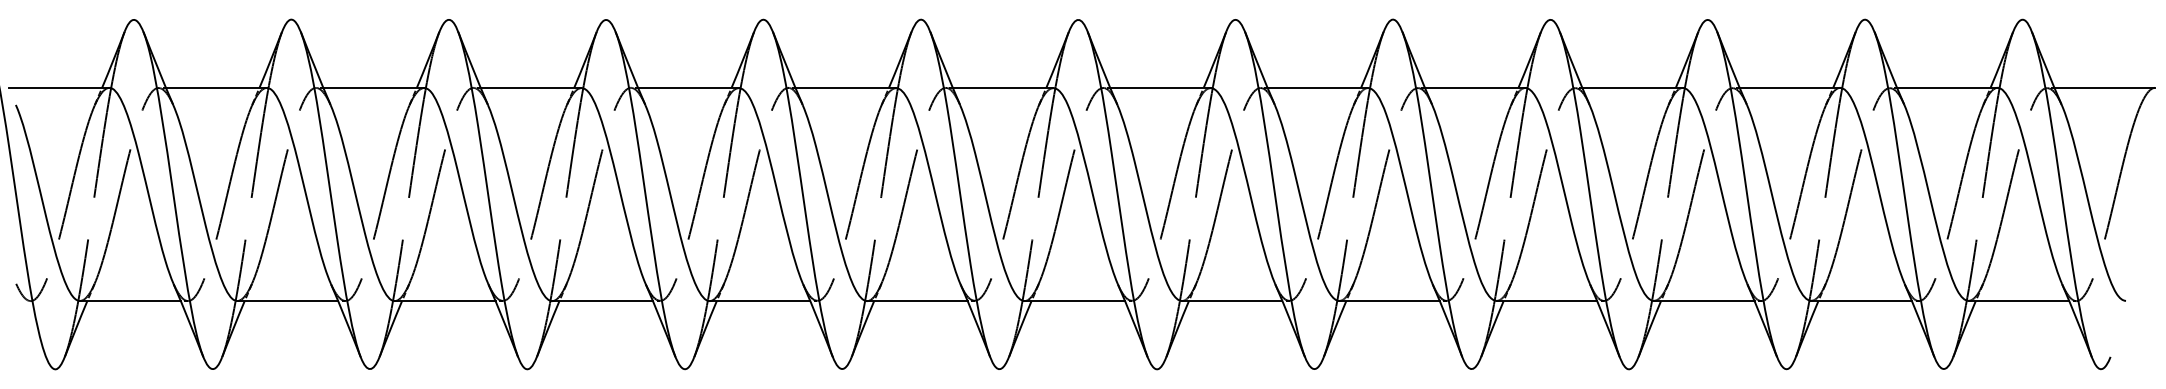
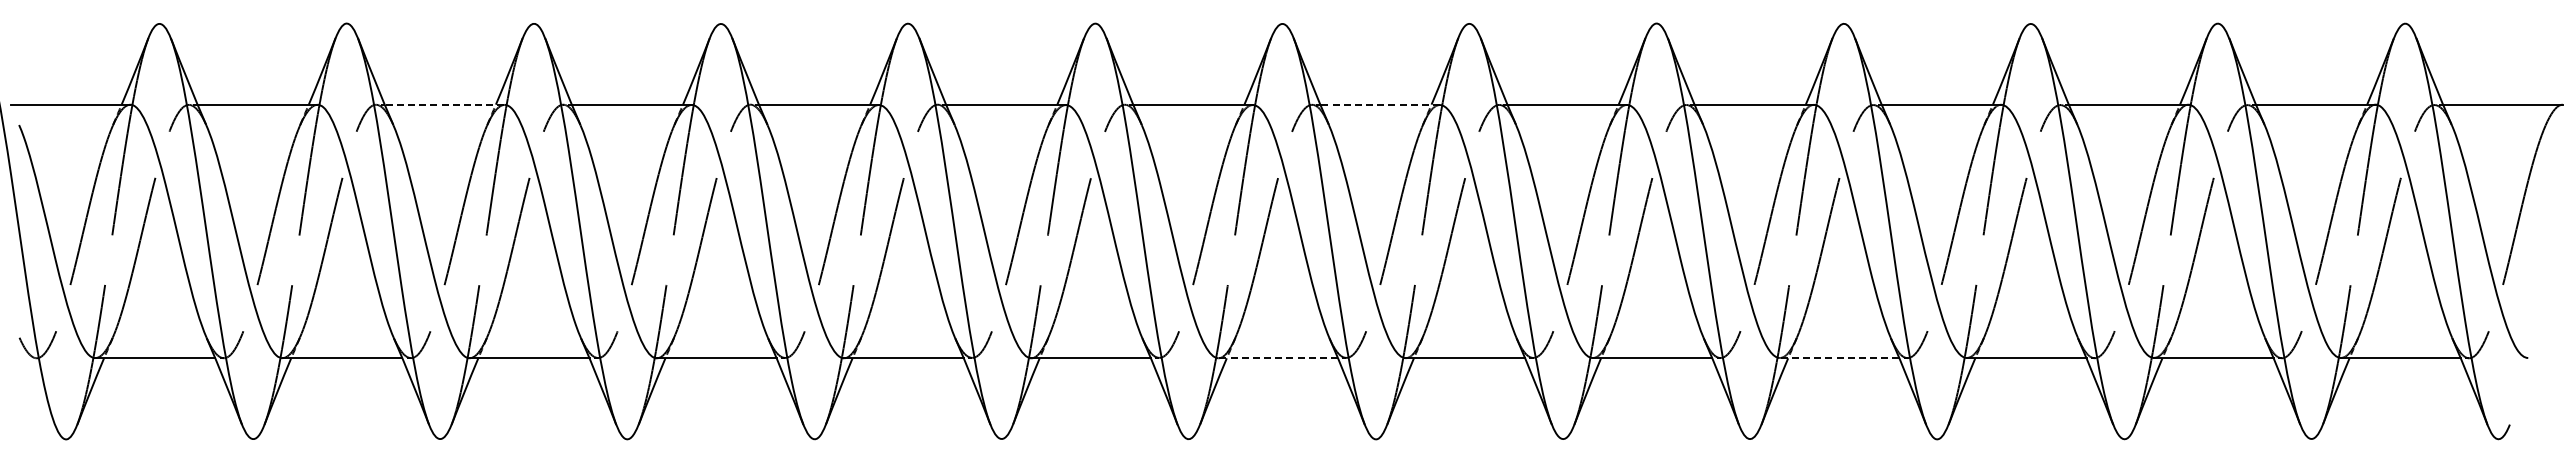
line: (373, 87) -> (444, 104), solid -> dashed
line: (1160, 87) -> (1380, 104), solid -> dashed
line: (1075, 301) -> (1278, 358), solid -> dashed
line: (1546, 301) -> (1839, 358), solid -> dashed

